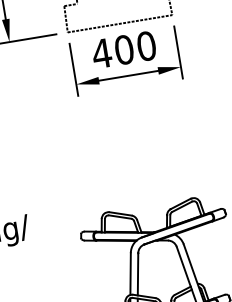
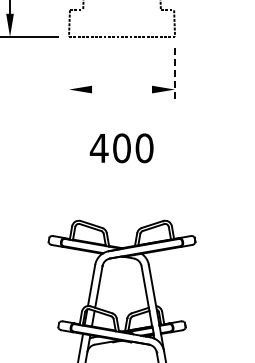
text: (123, 50) -> (121, 148), moved
line: (179, 53) -> (175, 75), solid -> dashed
line: (74, 69) -> (69, 74), removed
line: (129, 75) -> (122, 89), removed

